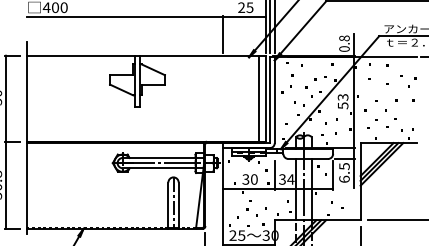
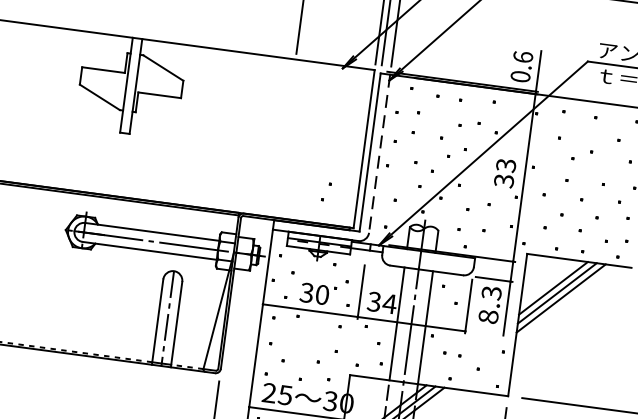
text: (344, 38) -> (523, 57), 0.8 -> 0.6
line: (259, 98) -> (351, 146), removed
line: (274, 100) -> (378, 154), solid -> dashed
text: (342, 105) -> (503, 180), 53 -> 33
text: (344, 172) -> (490, 304), 6.5 -> 8.3
part: (248, 205) -> (325, 192), moved

